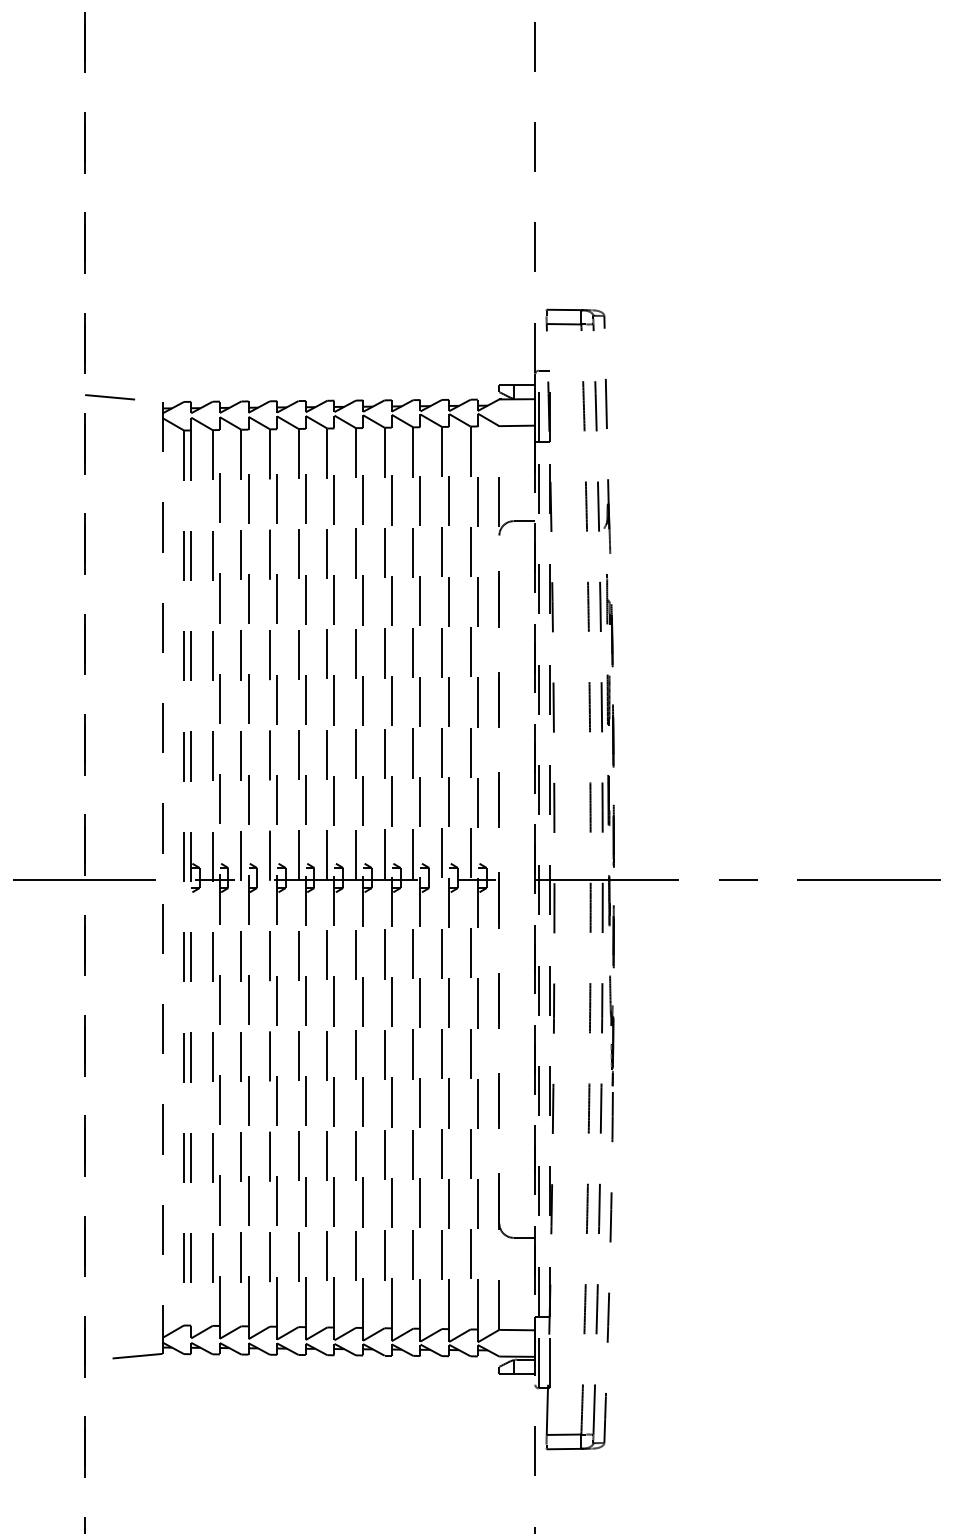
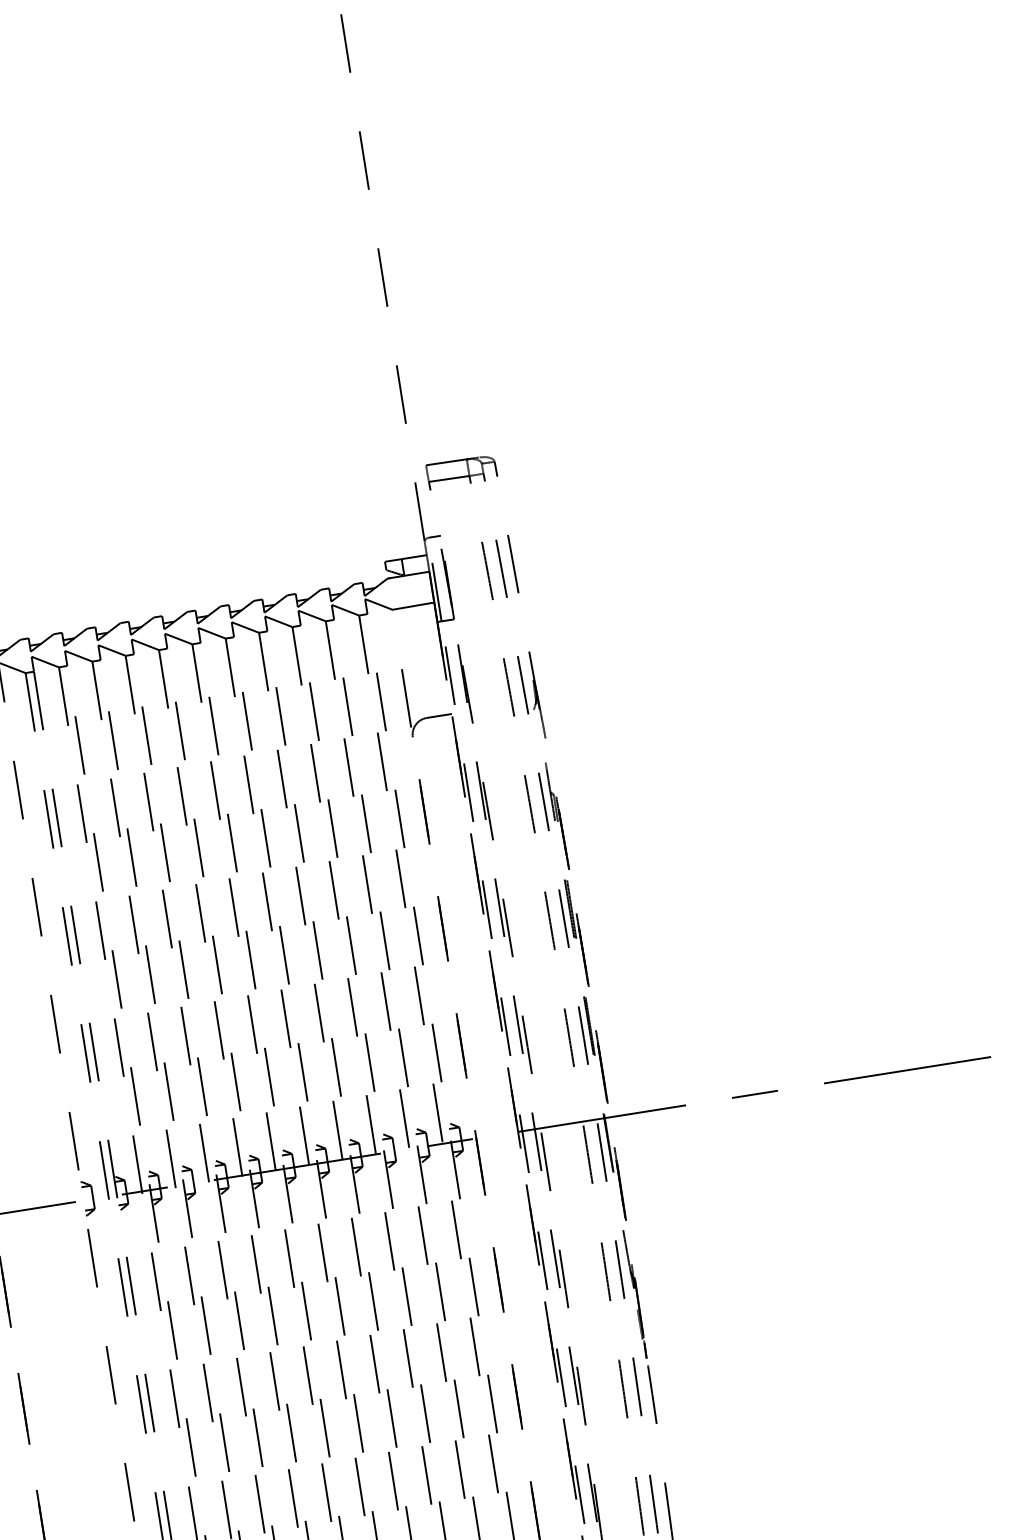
part: (167, 877) -> (88, 1197), added

